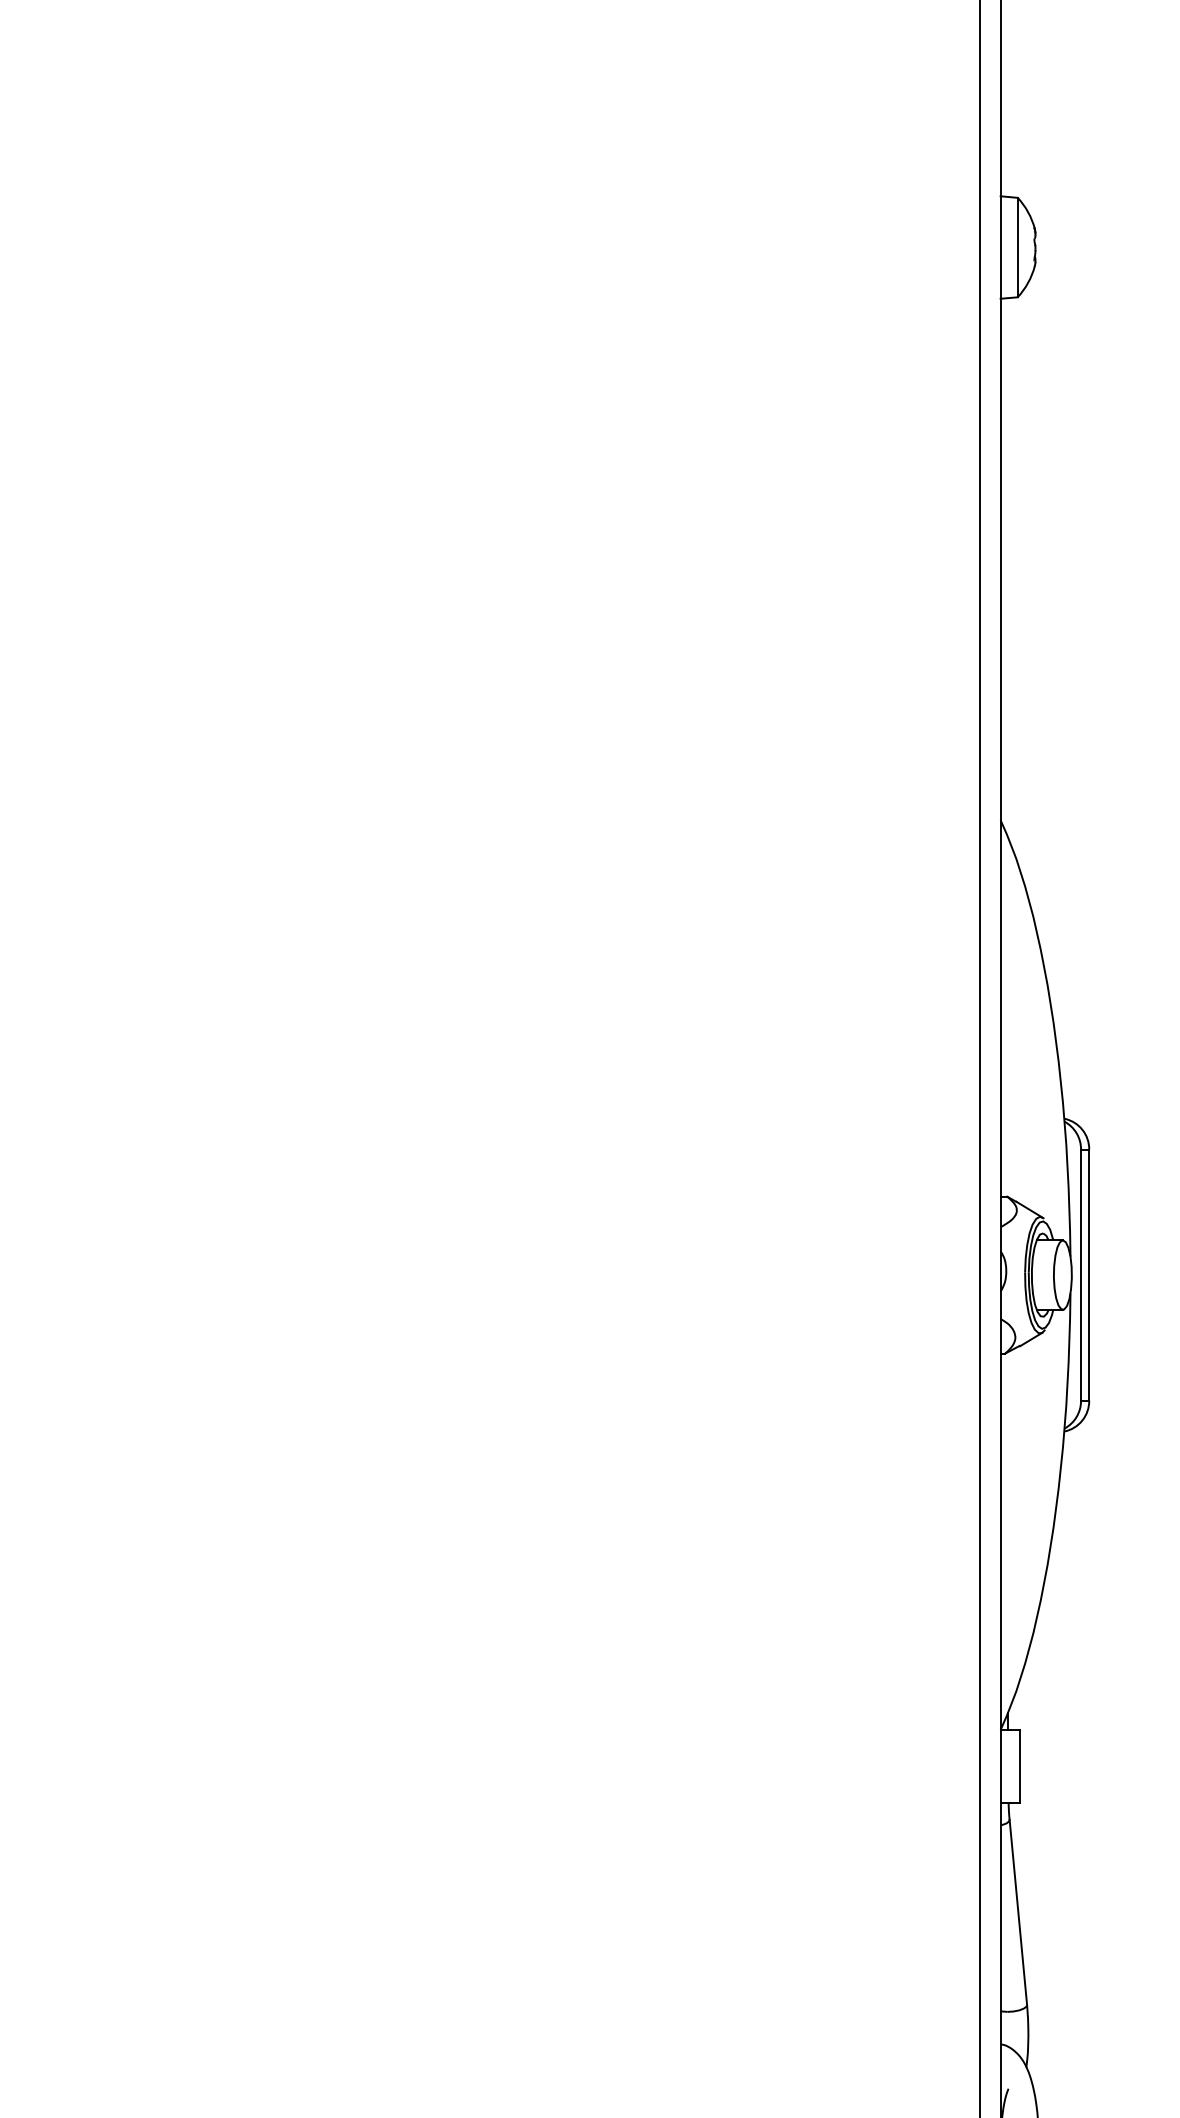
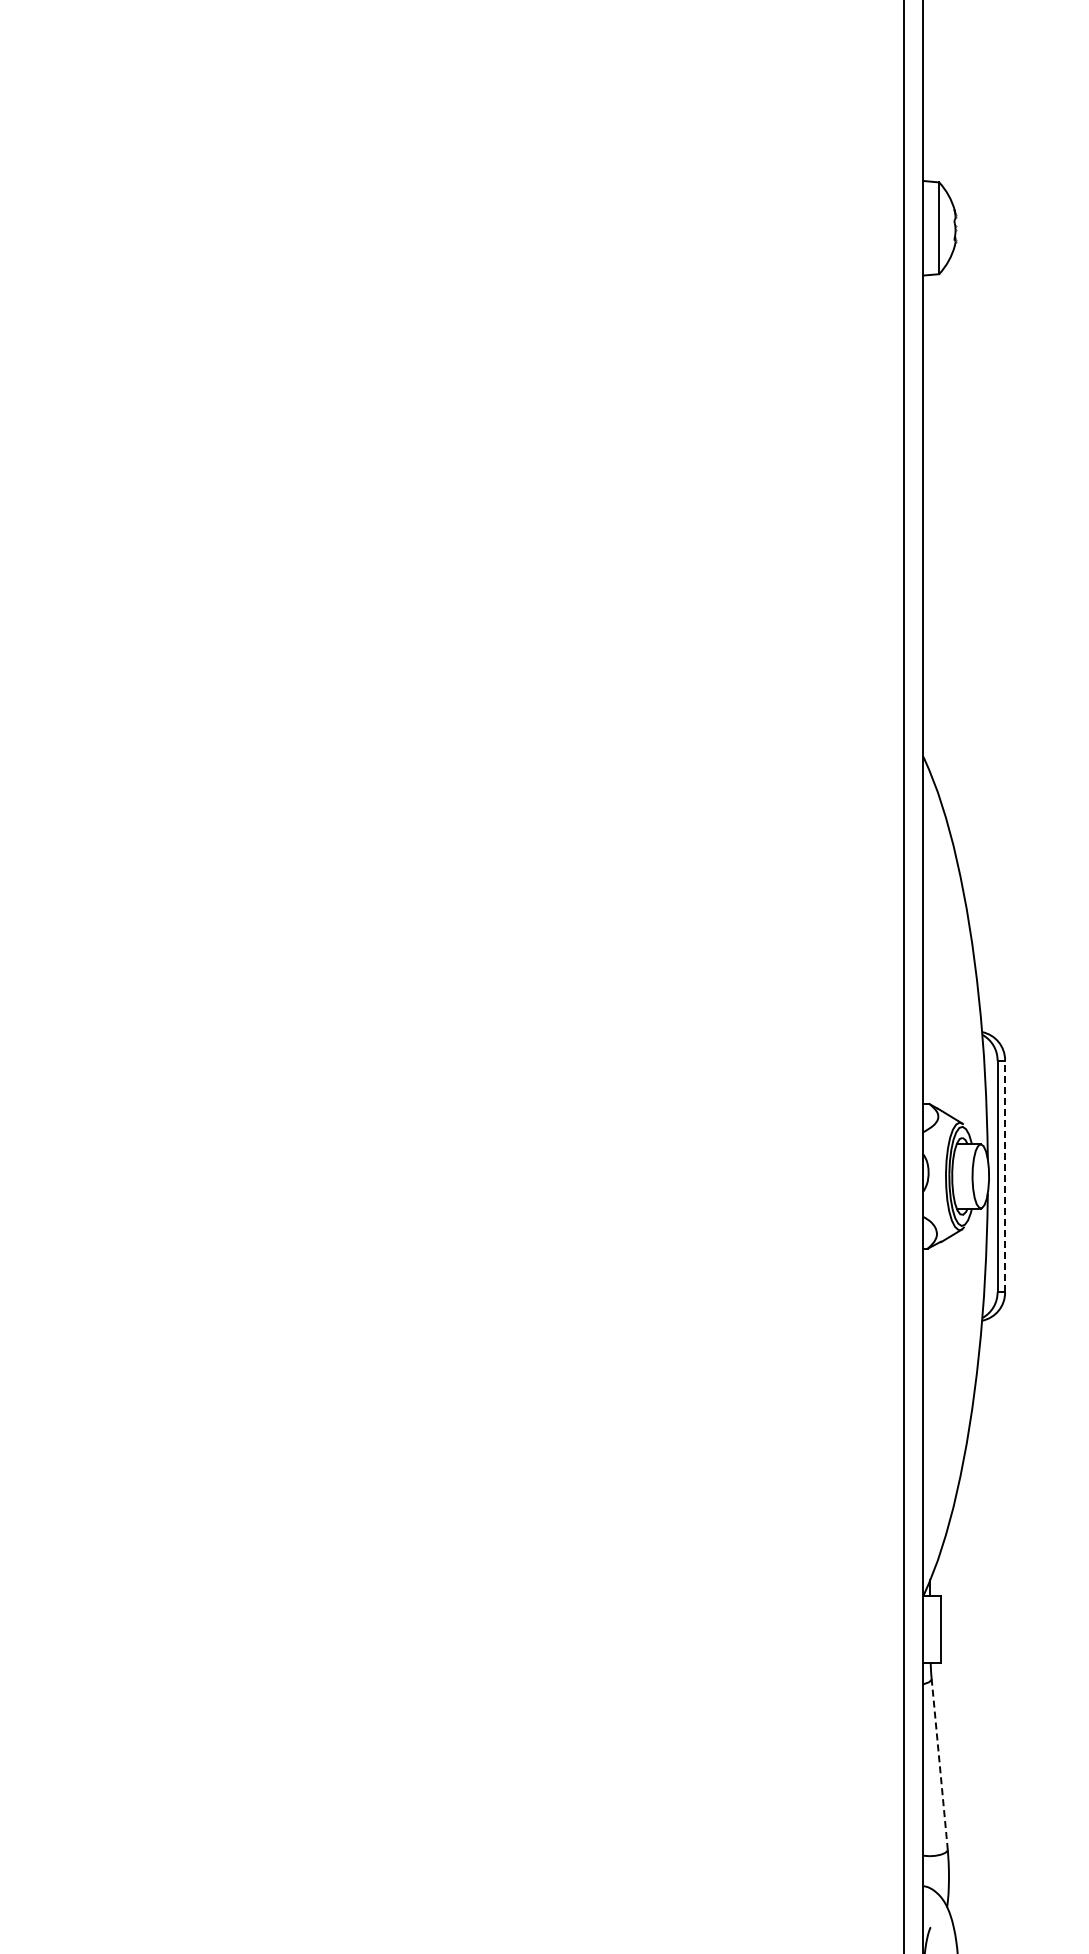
line: (1089, 1275) -> (1005, 1176), solid -> dashed
line: (1018, 1912) -> (939, 1764), solid -> dashed

